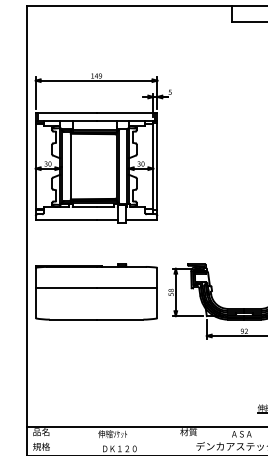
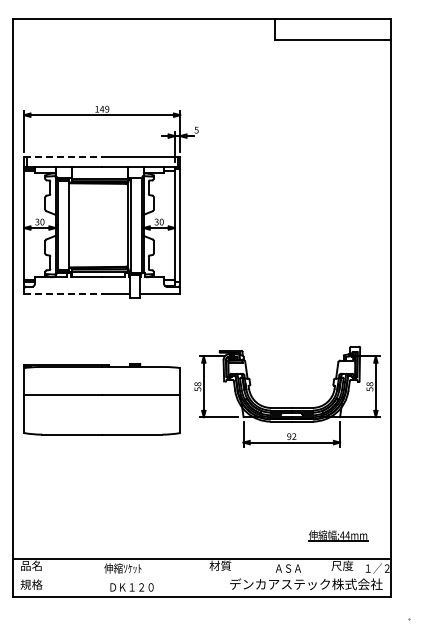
line: (66, 113) -> (63, 157), solid -> dashed
line: (66, 219) -> (63, 293), solid -> dashed
part: (96, 292) -> (101, 399), moved

